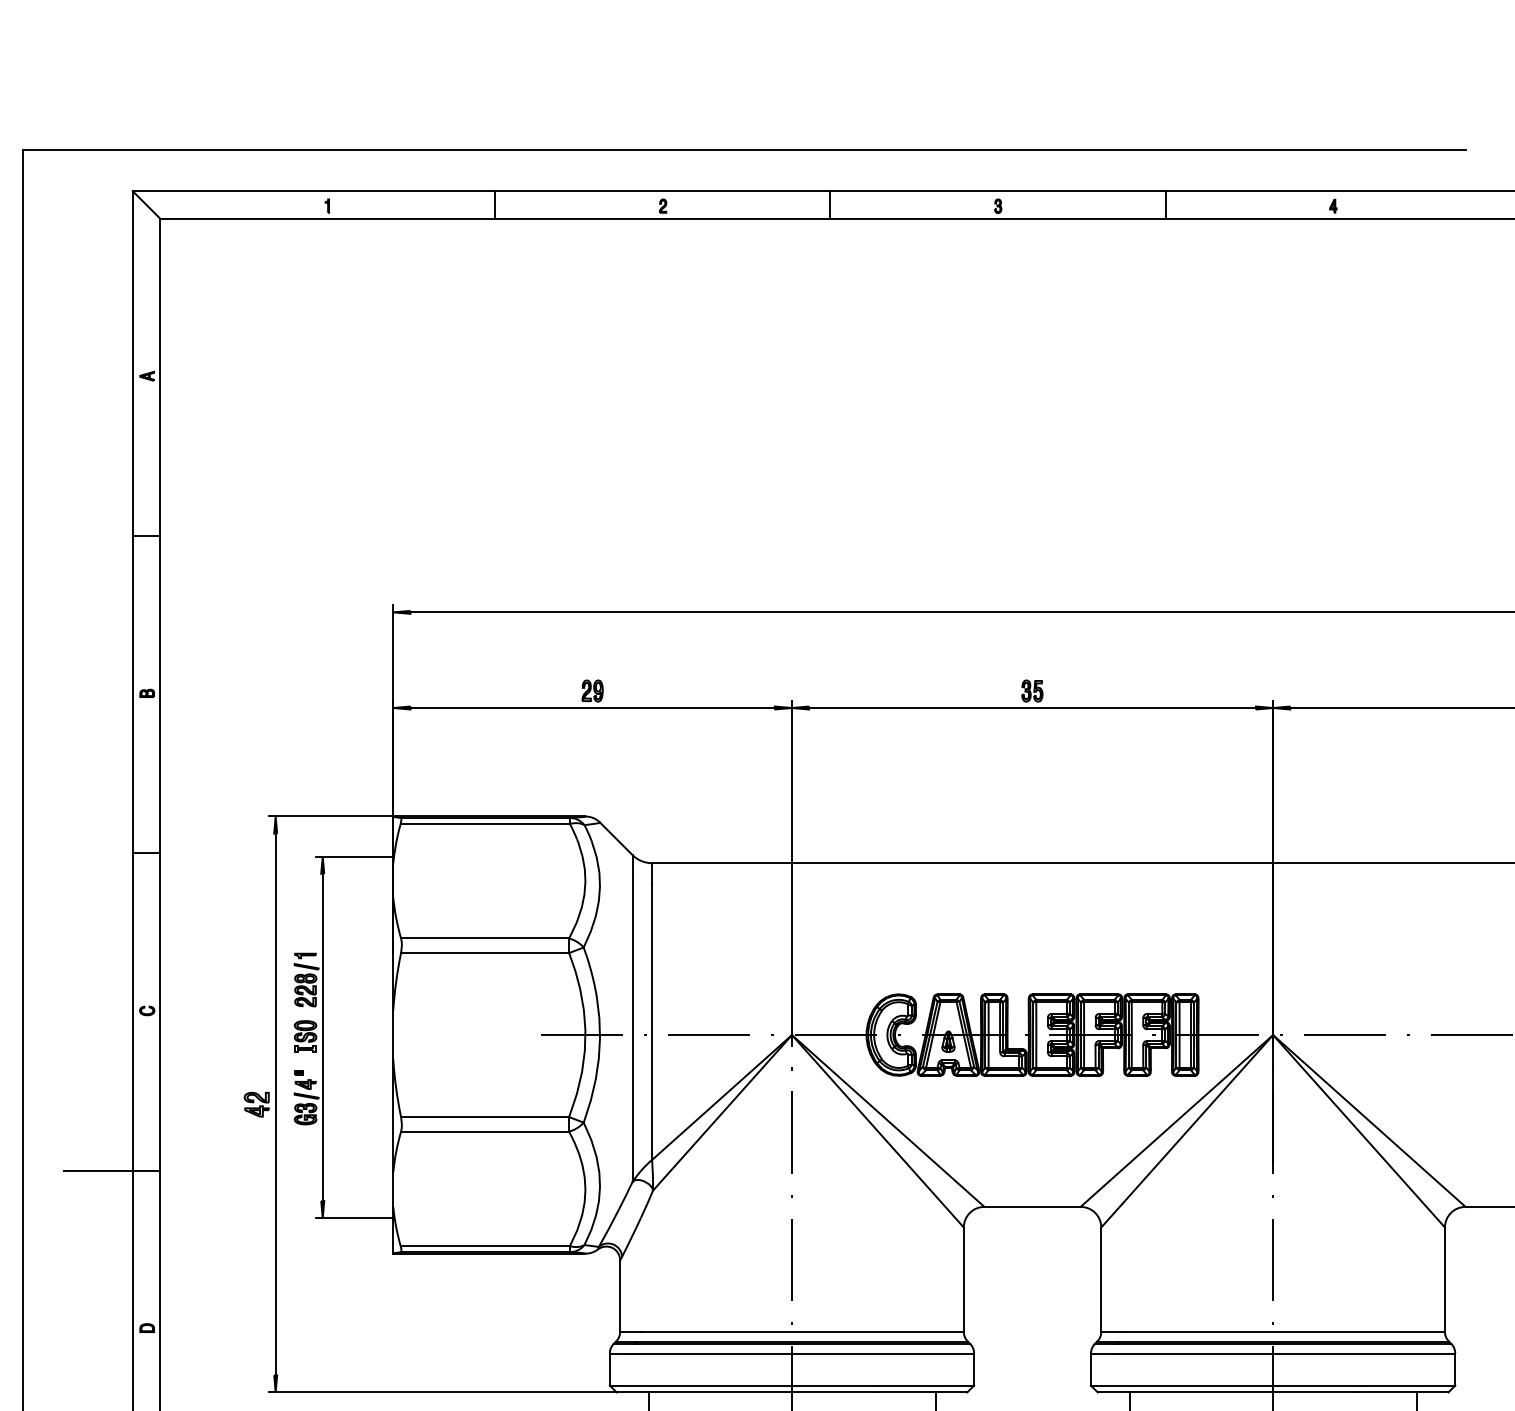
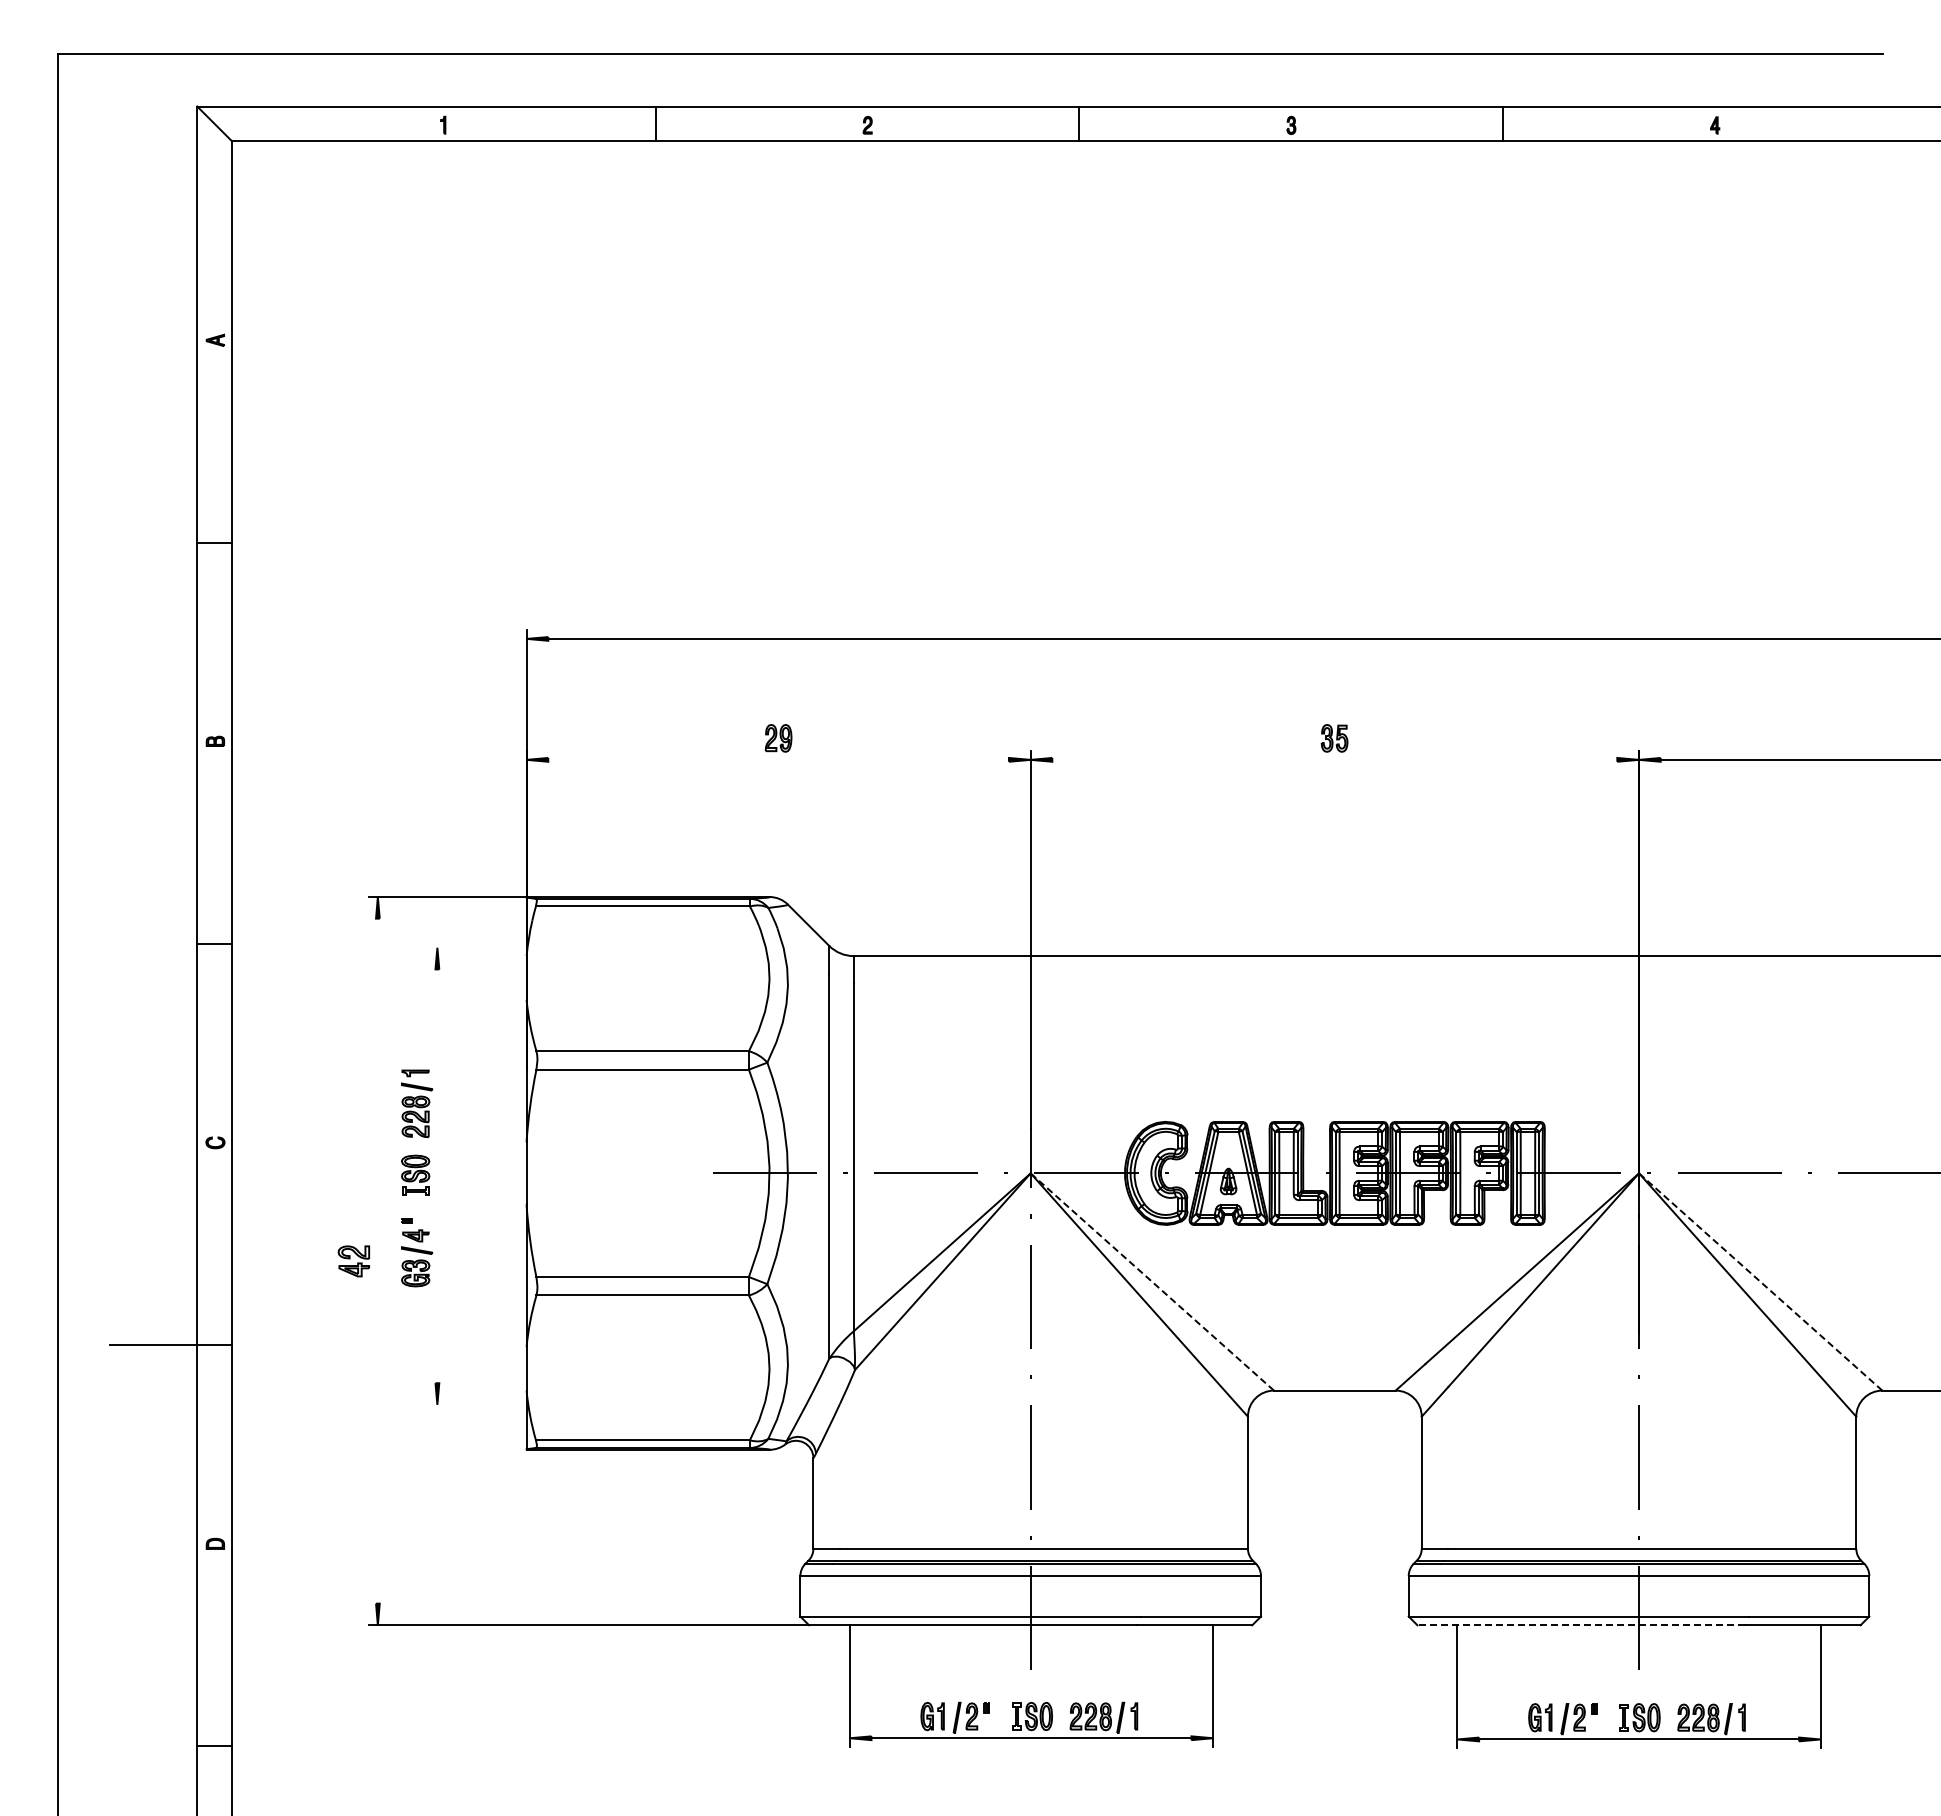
line: (592, 707) -> (778, 759), removed
line: (1032, 707) -> (1334, 759), removed
line: (354, 856) -> (477, 947), removed
line: (322, 1037) -> (437, 1176), removed
line: (275, 1103) -> (377, 1260), removed
line: (887, 1120) -> (1151, 1281), solid -> dashed
line: (1369, 1120) -> (1760, 1281), solid -> dashed
line: (354, 1217) -> (477, 1404), removed
line: (1227, 1392) -> (1581, 1625), solid -> dashed

